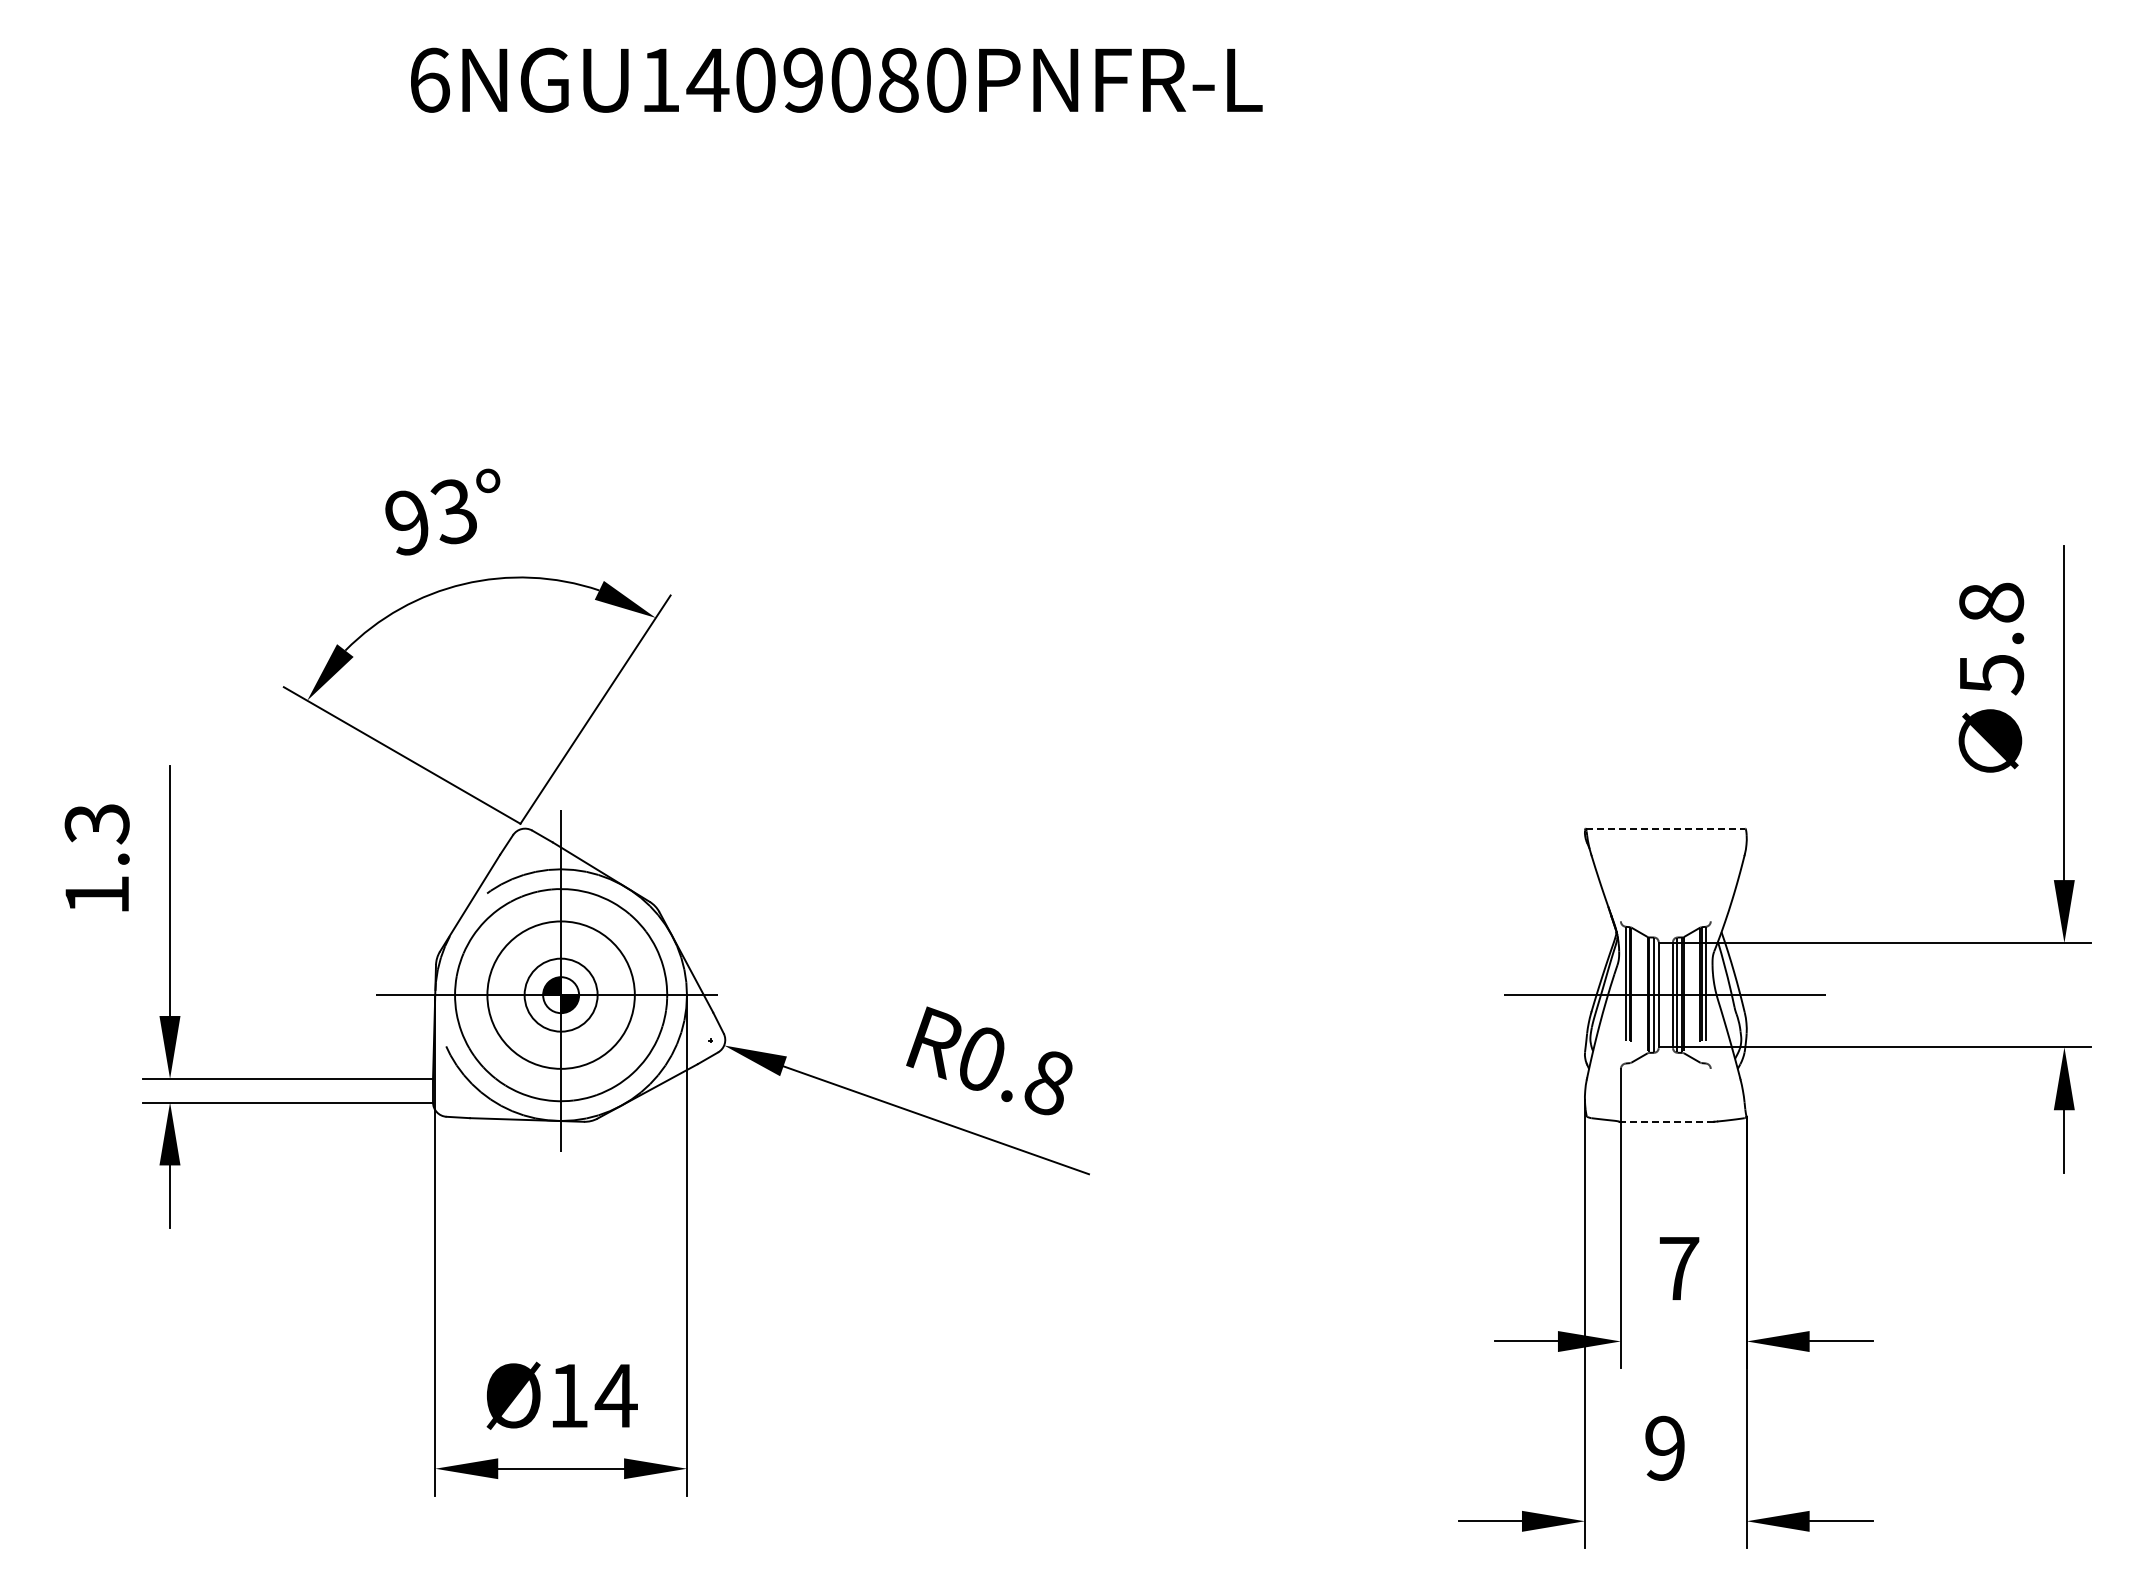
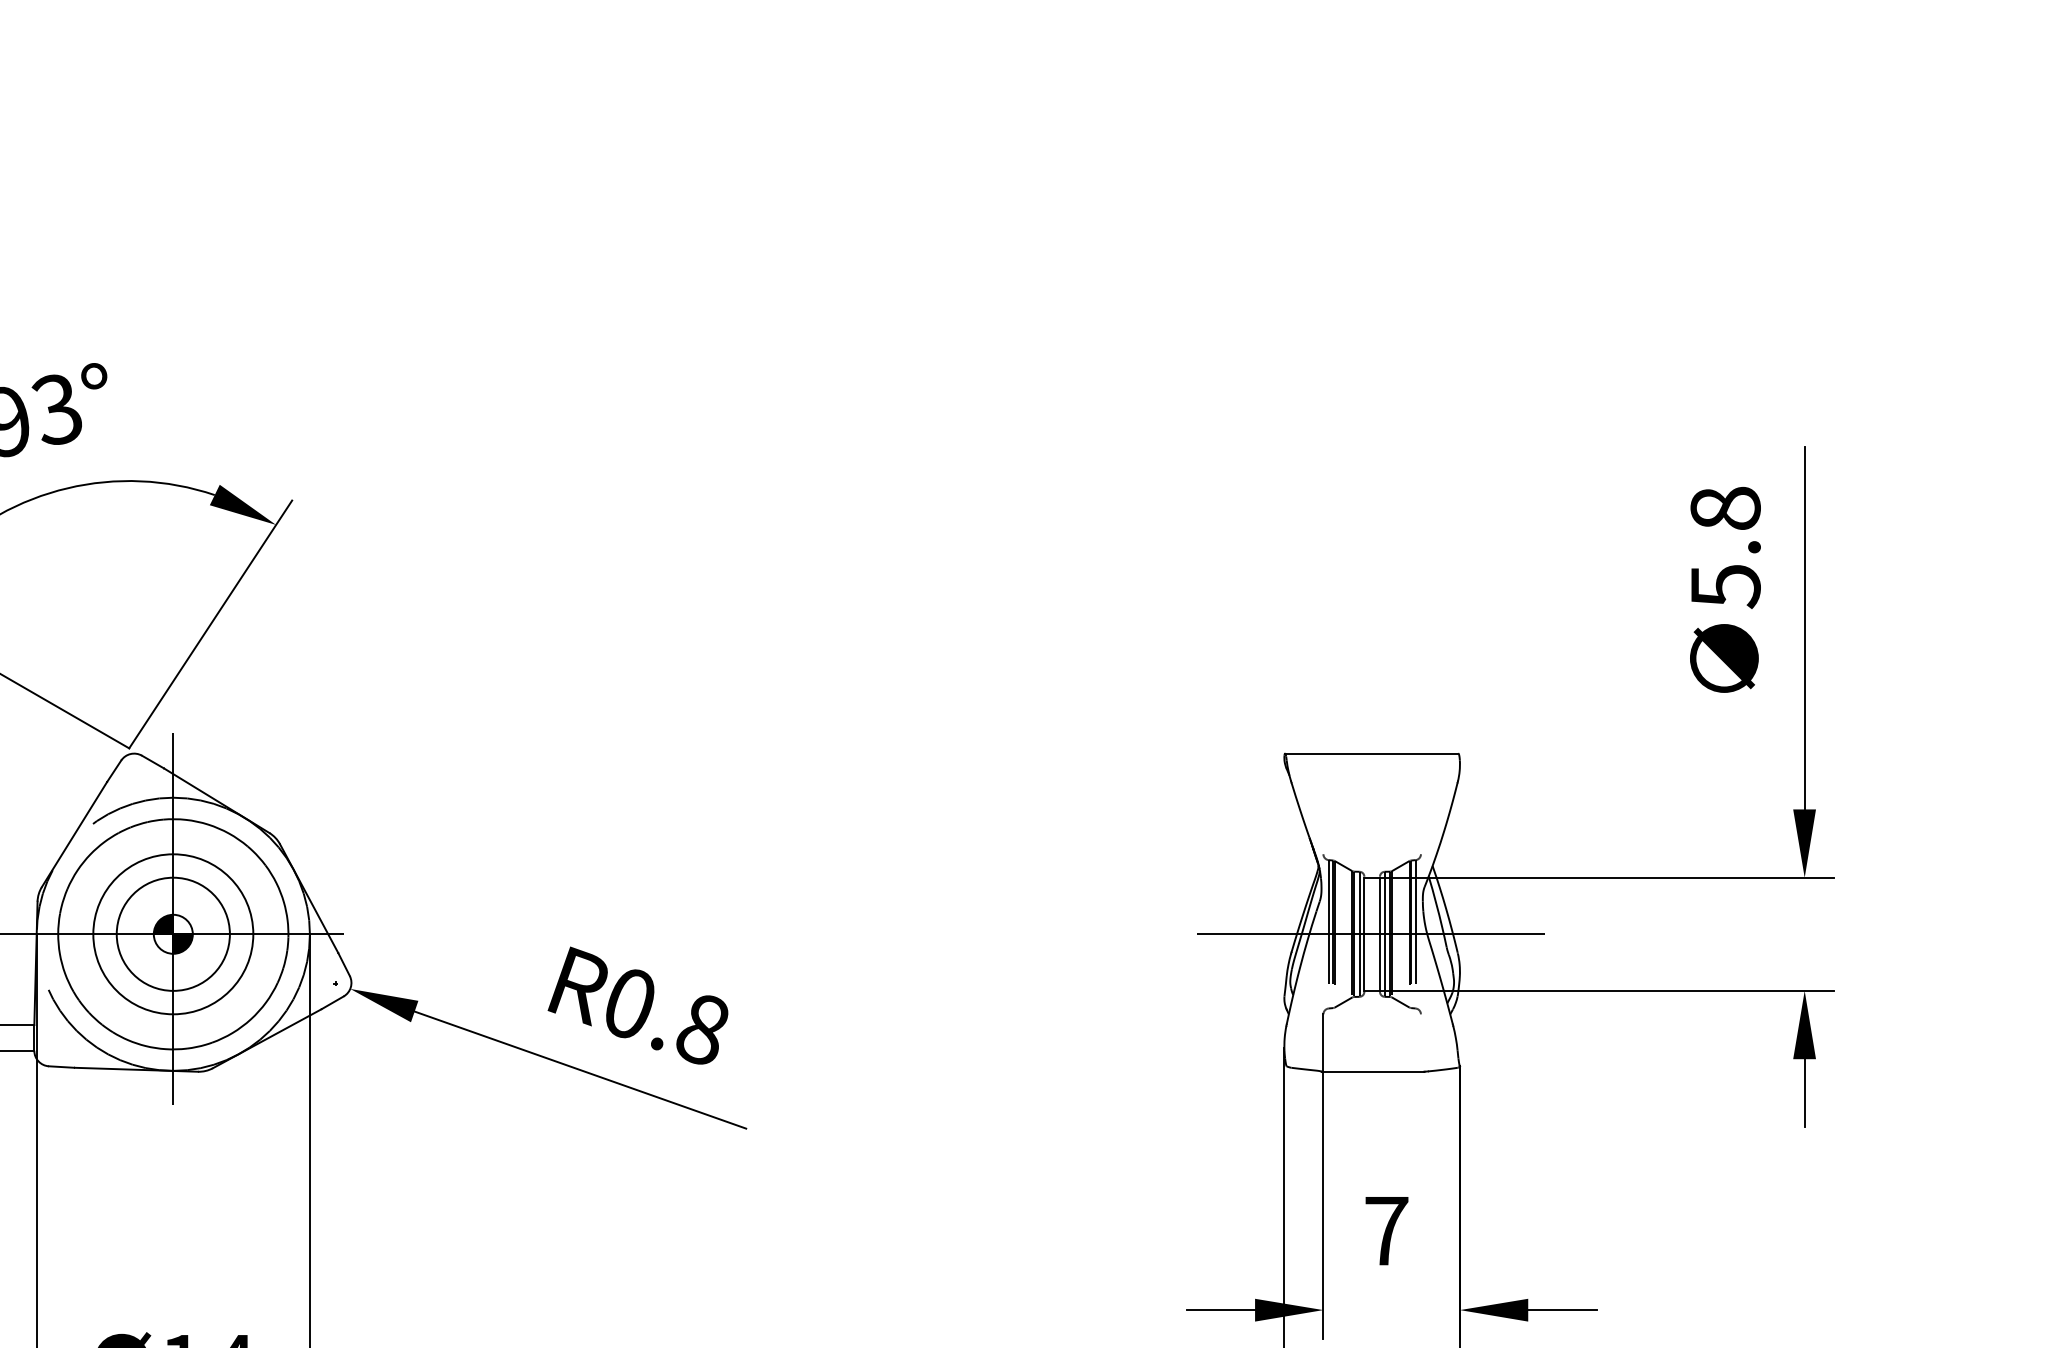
line: (1665, 828) -> (1371, 753), dashed -> solid
circle: (560, 995) -> (172, 934), size x1.43
line: (1666, 1121) -> (1372, 1071), dashed -> solid

